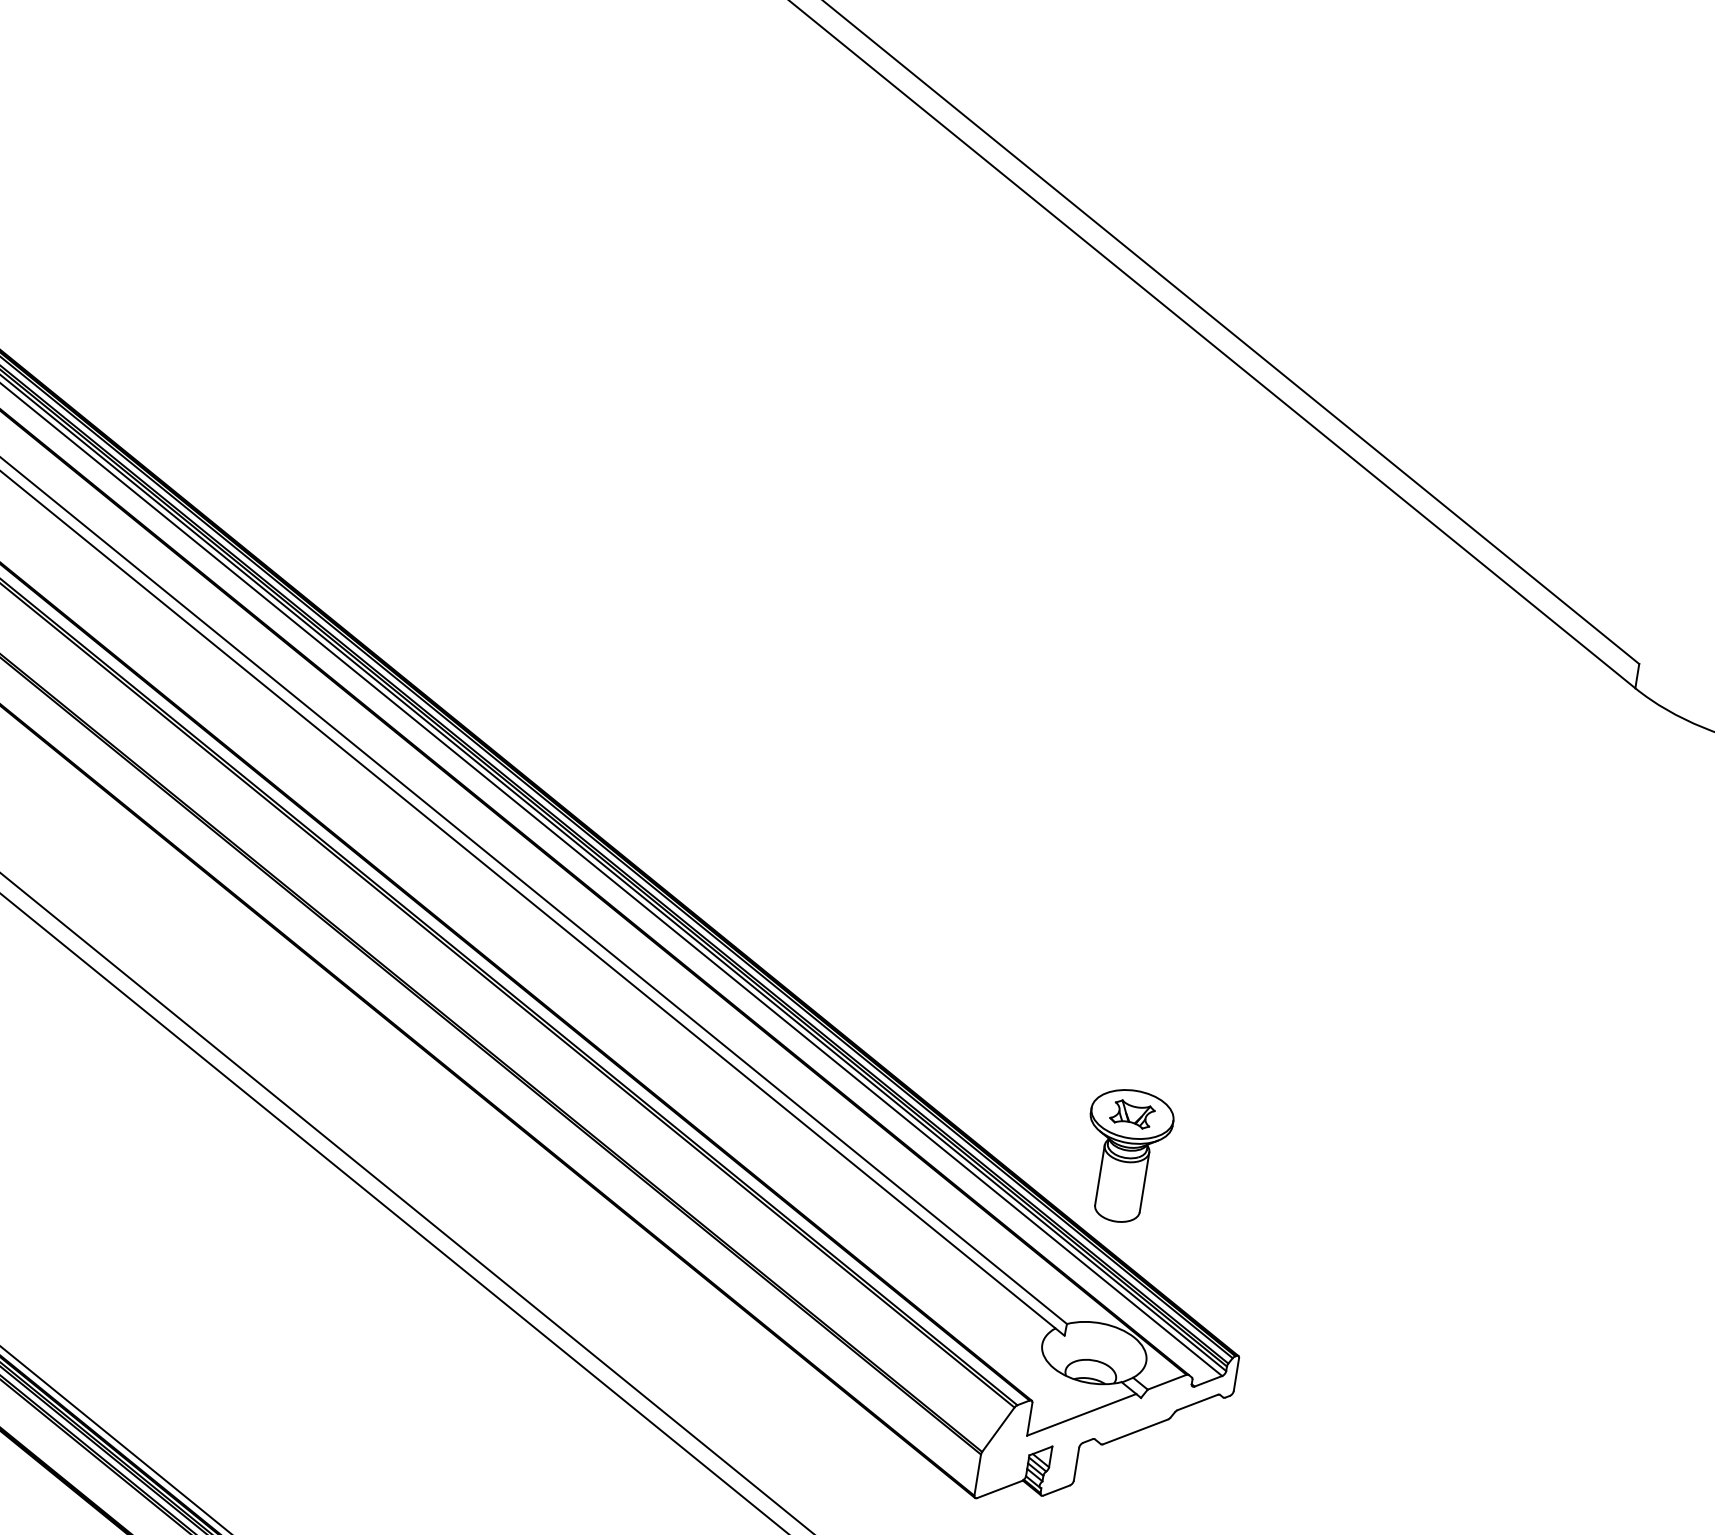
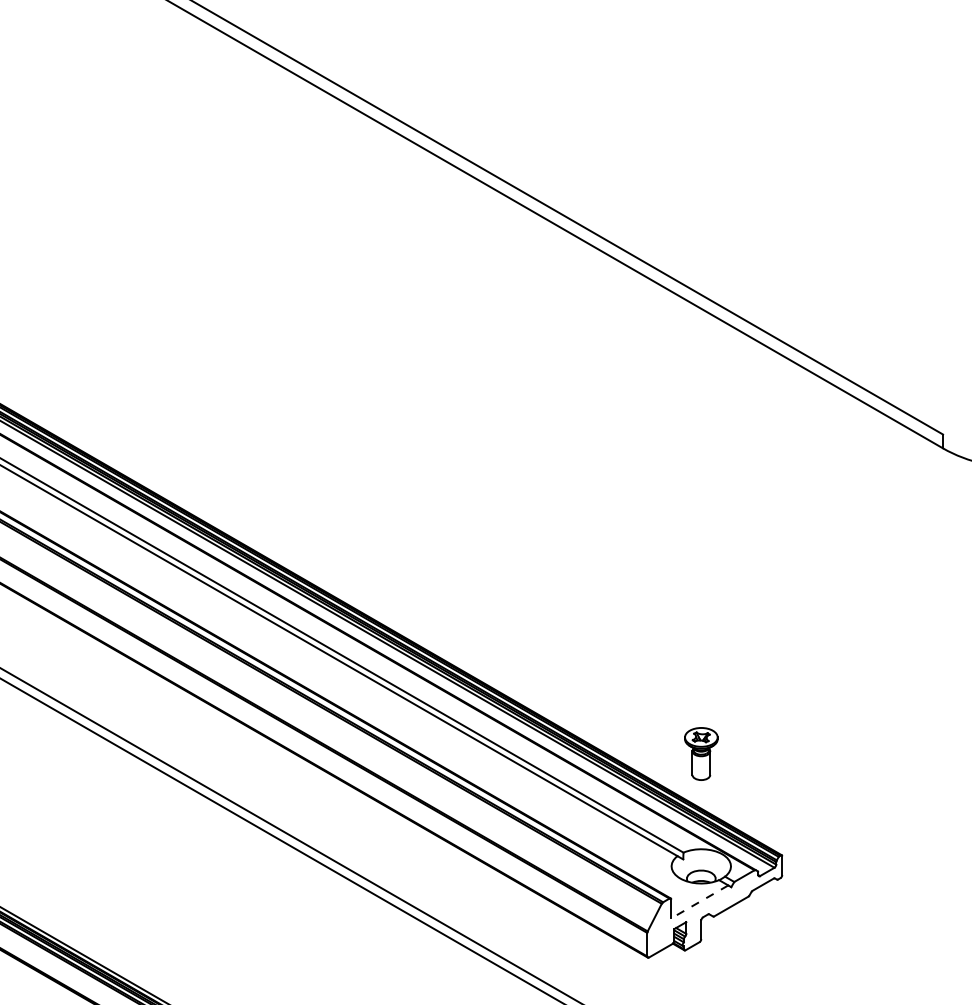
part: (1126, 1155) -> (701, 753), size x0.7
line: (1081, 1414) -> (699, 901), solid -> dashed

